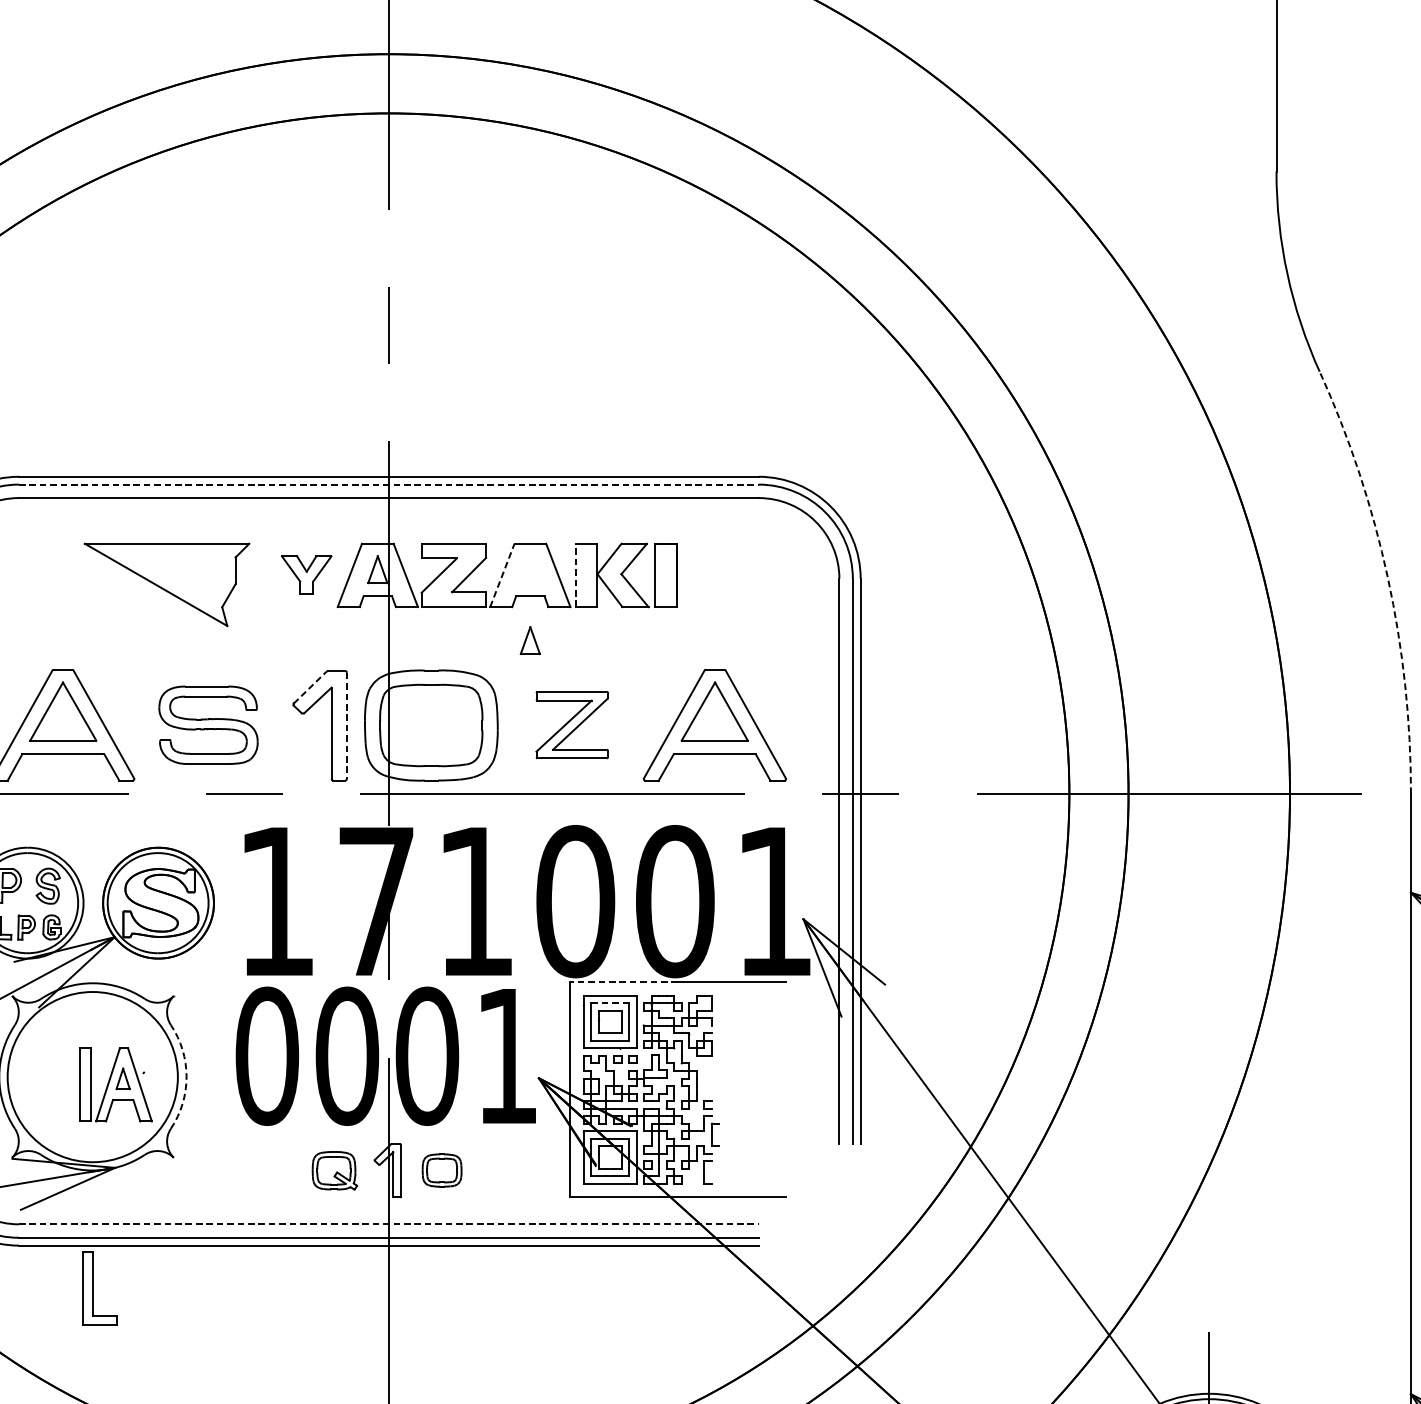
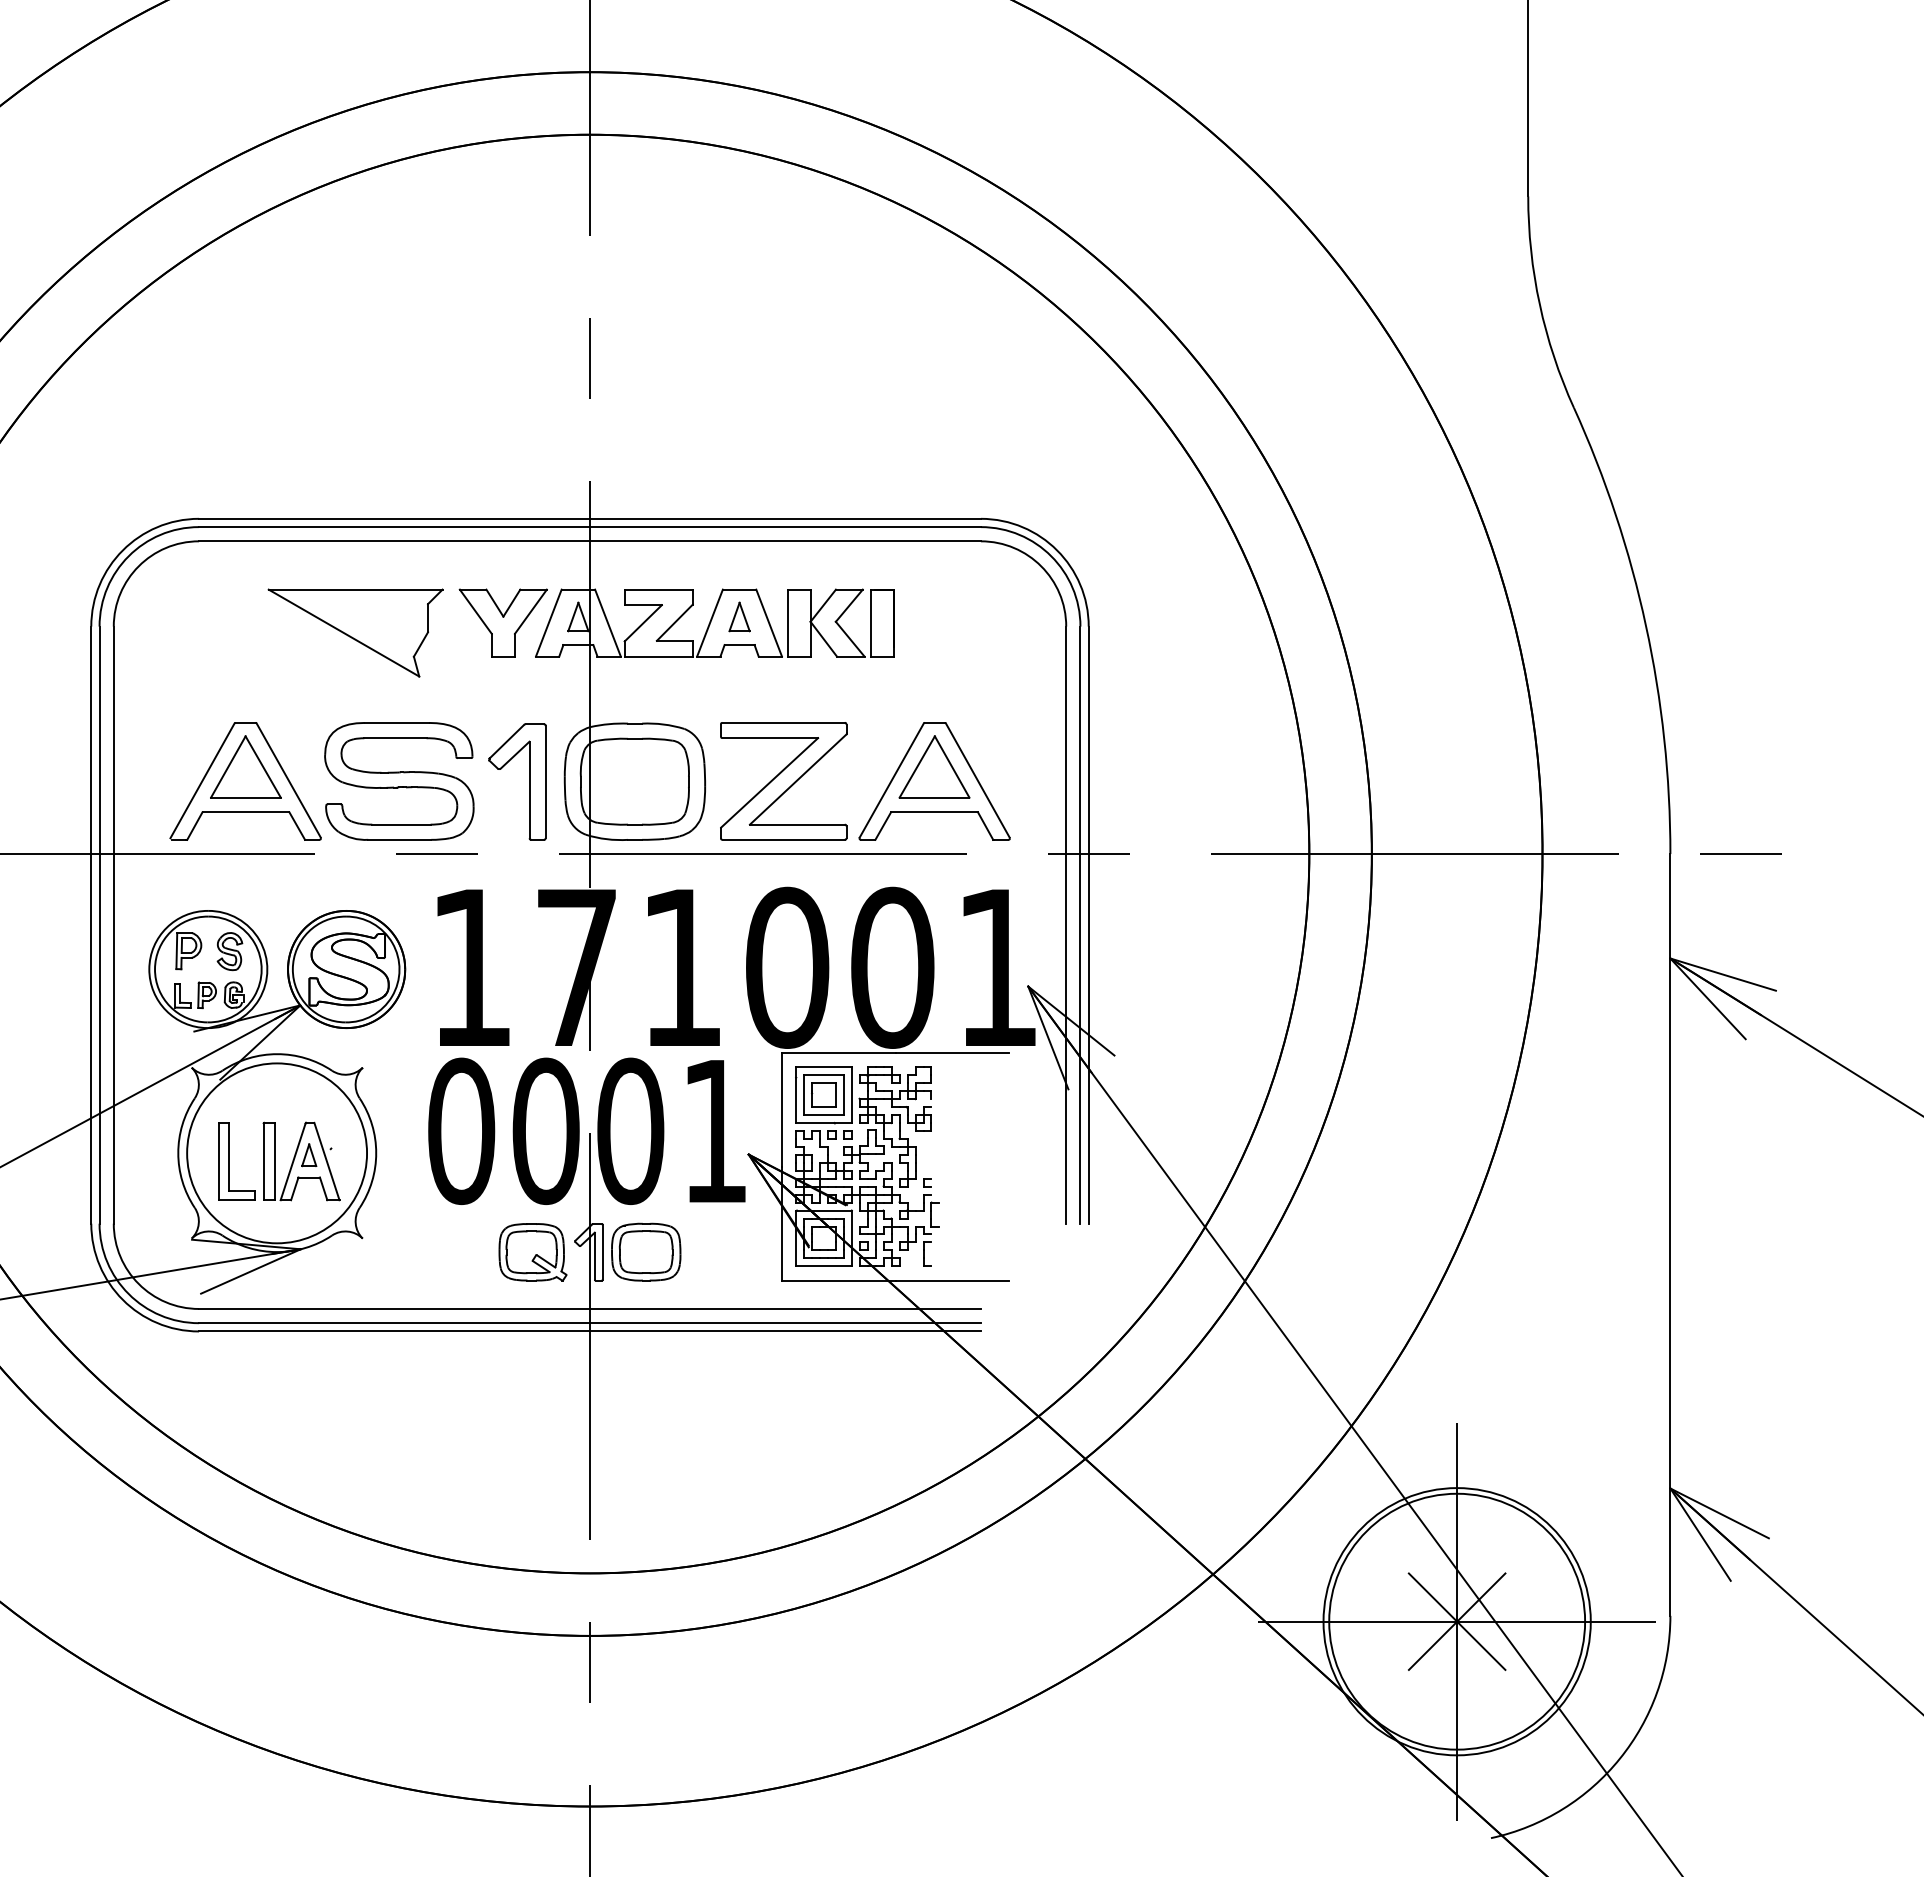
line: (389, 484) -> (590, 527), dashed -> solid
part: (306, 574) -> (502, 622), size x1.67
line: (575, 574) -> (787, 622), dashed -> solid
line: (502, 575) -> (710, 623), dashed -> solid
arc: (1388, 577) -> (1646, 625), dashed -> solid
part: (530, 640) -> (739, 616), moved
line: (310, 687) -> (507, 741), dashed -> solid
part: (208, 725) -> (399, 781), size x1.43
part: (571, 725) -> (783, 781), size x1.67
line: (346, 726) -> (545, 782), dashed -> solid
line: (623, 982) -> (838, 1053), dashed -> solid
line: (610, 1003) -> (824, 1075), dashed -> solid
arc: (186, 1077) -> (376, 1153), dashed -> solid
part: (442, 1169) -> (646, 1251), size x1.67
part: (334, 1170) -> (532, 1252), size x1.43
line: (389, 1223) -> (590, 1308), dashed -> solid
part: (93, 1288) -> (229, 1161), moved

